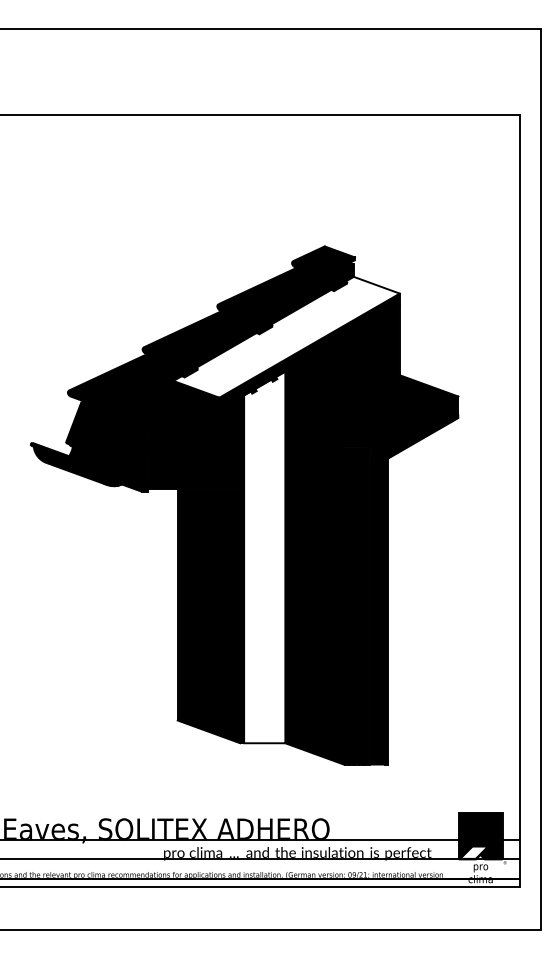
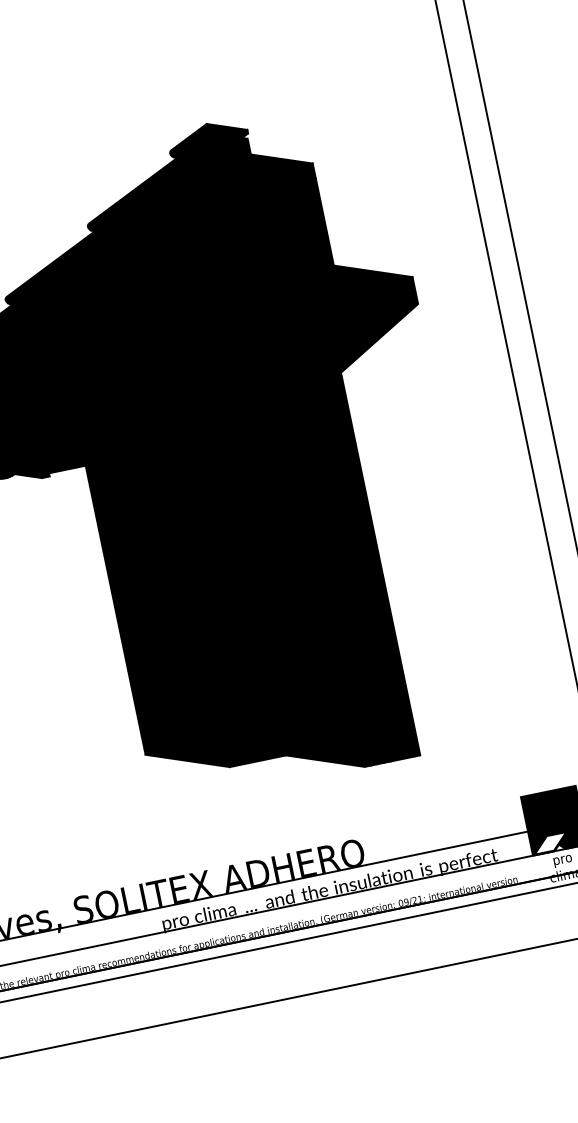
fill: (286, 336) -> (182, 246), added
fill: (264, 557) -> (211, 528), added

